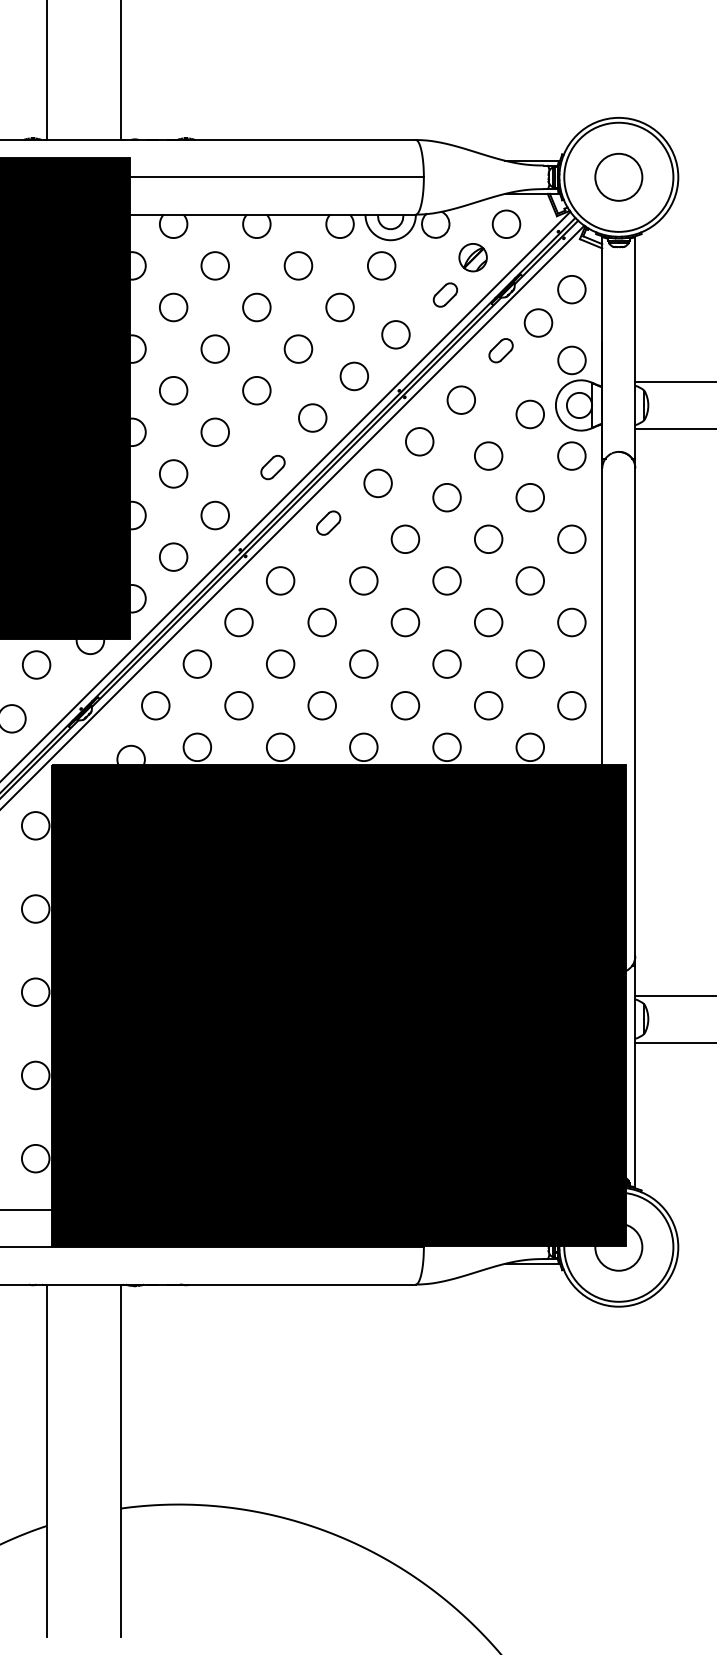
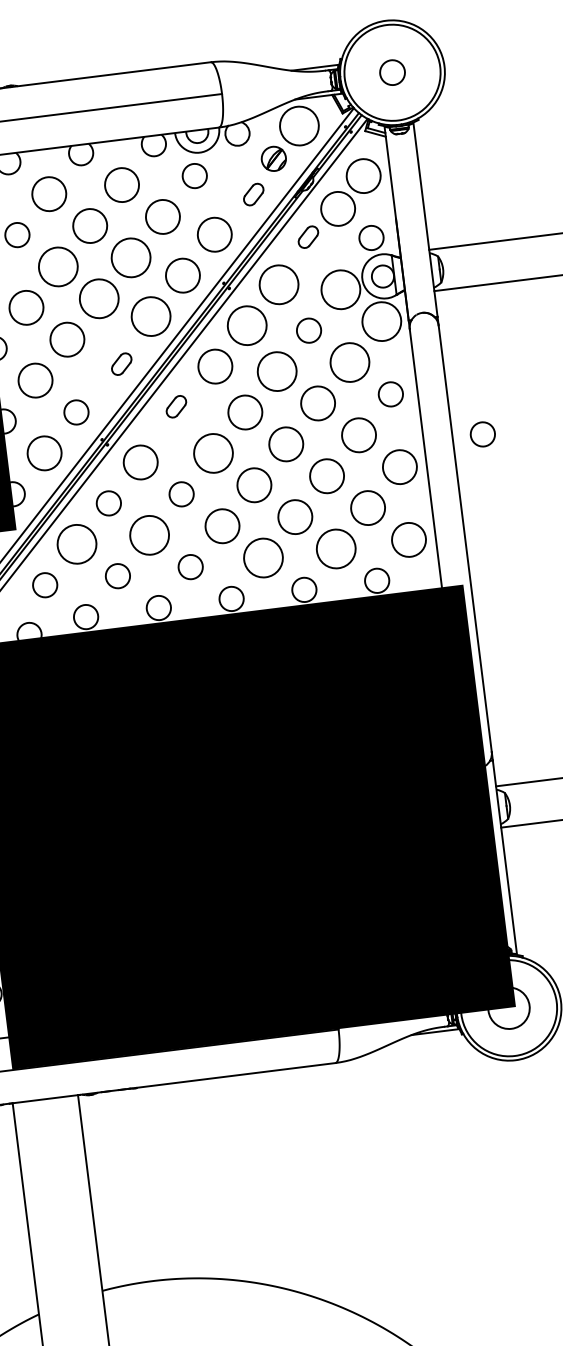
circle: (618, 176) -> (392, 72), size x0.6
circle: (506, 224) -> (299, 126), size x1.6
circle: (215, 265) -> (49, 193), size x1.4
circle: (298, 265) -> (122, 184), size x1.4
circle: (571, 289) -> (363, 176), size x1.4
circle: (256, 307) -> (89, 226), size x1.4
circle: (339, 307) -> (162, 217), size x1.4
circle: (538, 322) -> (338, 208), size x1.4
circle: (395, 334) -> (214, 234), size x1.4
circle: (215, 348) -> (58, 266), size x1.6
circle: (298, 348) -> (131, 257), size x1.6
circle: (354, 376) -> (183, 275), size x1.4
circle: (173, 390) -> (26, 307), size x1.4
circle: (256, 390) -> (98, 298), size x1.6
circle: (461, 399) -> (279, 284), size x1.6
circle: (530, 414) -> (341, 289), size x1.6
circle: (312, 417) -> (150, 316), size x1.6
circle: (215, 432) -> (67, 339), size x1.4
circle: (419, 441) -> (246, 325), size x1.6
circle: (571, 455) -> (381, 321), size x1.6
circle: (173, 473) -> (35, 380), size x1.4
circle: (377, 483) -> (214, 366), size x1.4
circle: (446, 497) -> (276, 371), size x1.6
circle: (530, 497) -> (350, 362), size x1.6
circle: (405, 539) -> (245, 412), size x1.4
circle: (488, 539) -> (317, 403), size x1.4
circle: (173, 556) -> (44, 452), size x1.4
circle: (280, 580) -> (140, 462), size x1.4
circle: (363, 580) -> (213, 453), size x1.6
circle: (446, 580) -> (285, 444), size x1.4
circle: (530, 580) -> (359, 434), size x1.4
circle: (669, 596) -> (482, 433), added
circle: (405, 622) -> (254, 485), size x1.4
circle: (488, 622) -> (327, 476), size x1.4
circle: (571, 622) -> (399, 467), size x1.4
circle: (197, 663) -> (77, 543), size x1.6
circle: (280, 663) -> (149, 534), size x1.6
circle: (363, 663) -> (222, 525), size x1.4
circle: (446, 663) -> (294, 516), size x1.4
circle: (530, 663) -> (368, 507), size x1.4
circle: (405, 705) -> (263, 557), size x1.6
circle: (488, 705) -> (336, 548), size x1.6
circle: (571, 705) -> (408, 539), size x1.4

